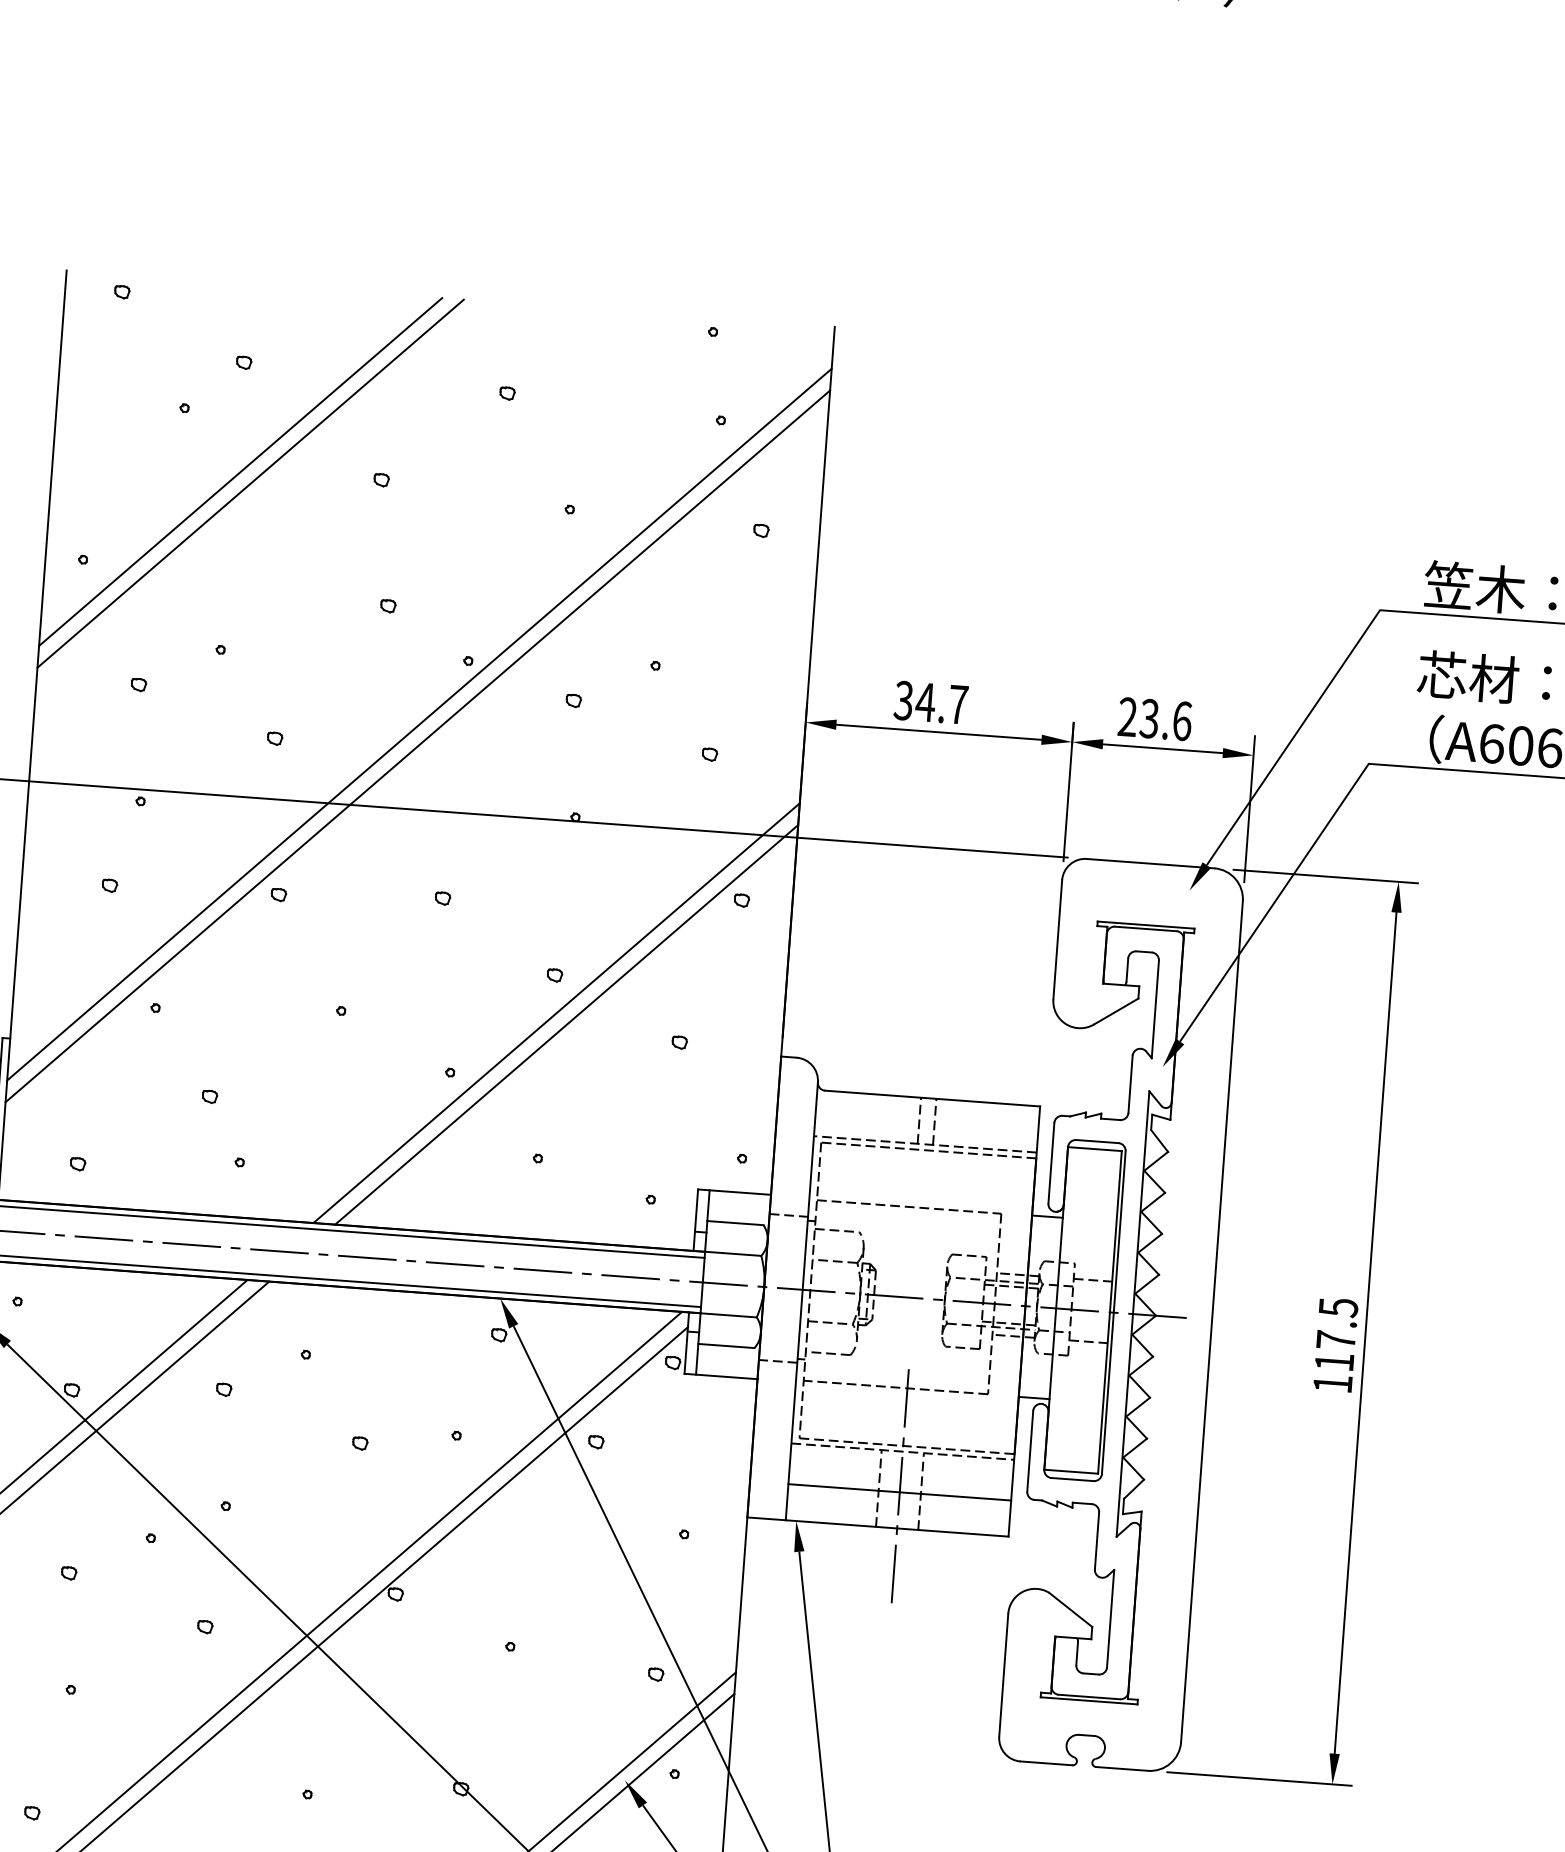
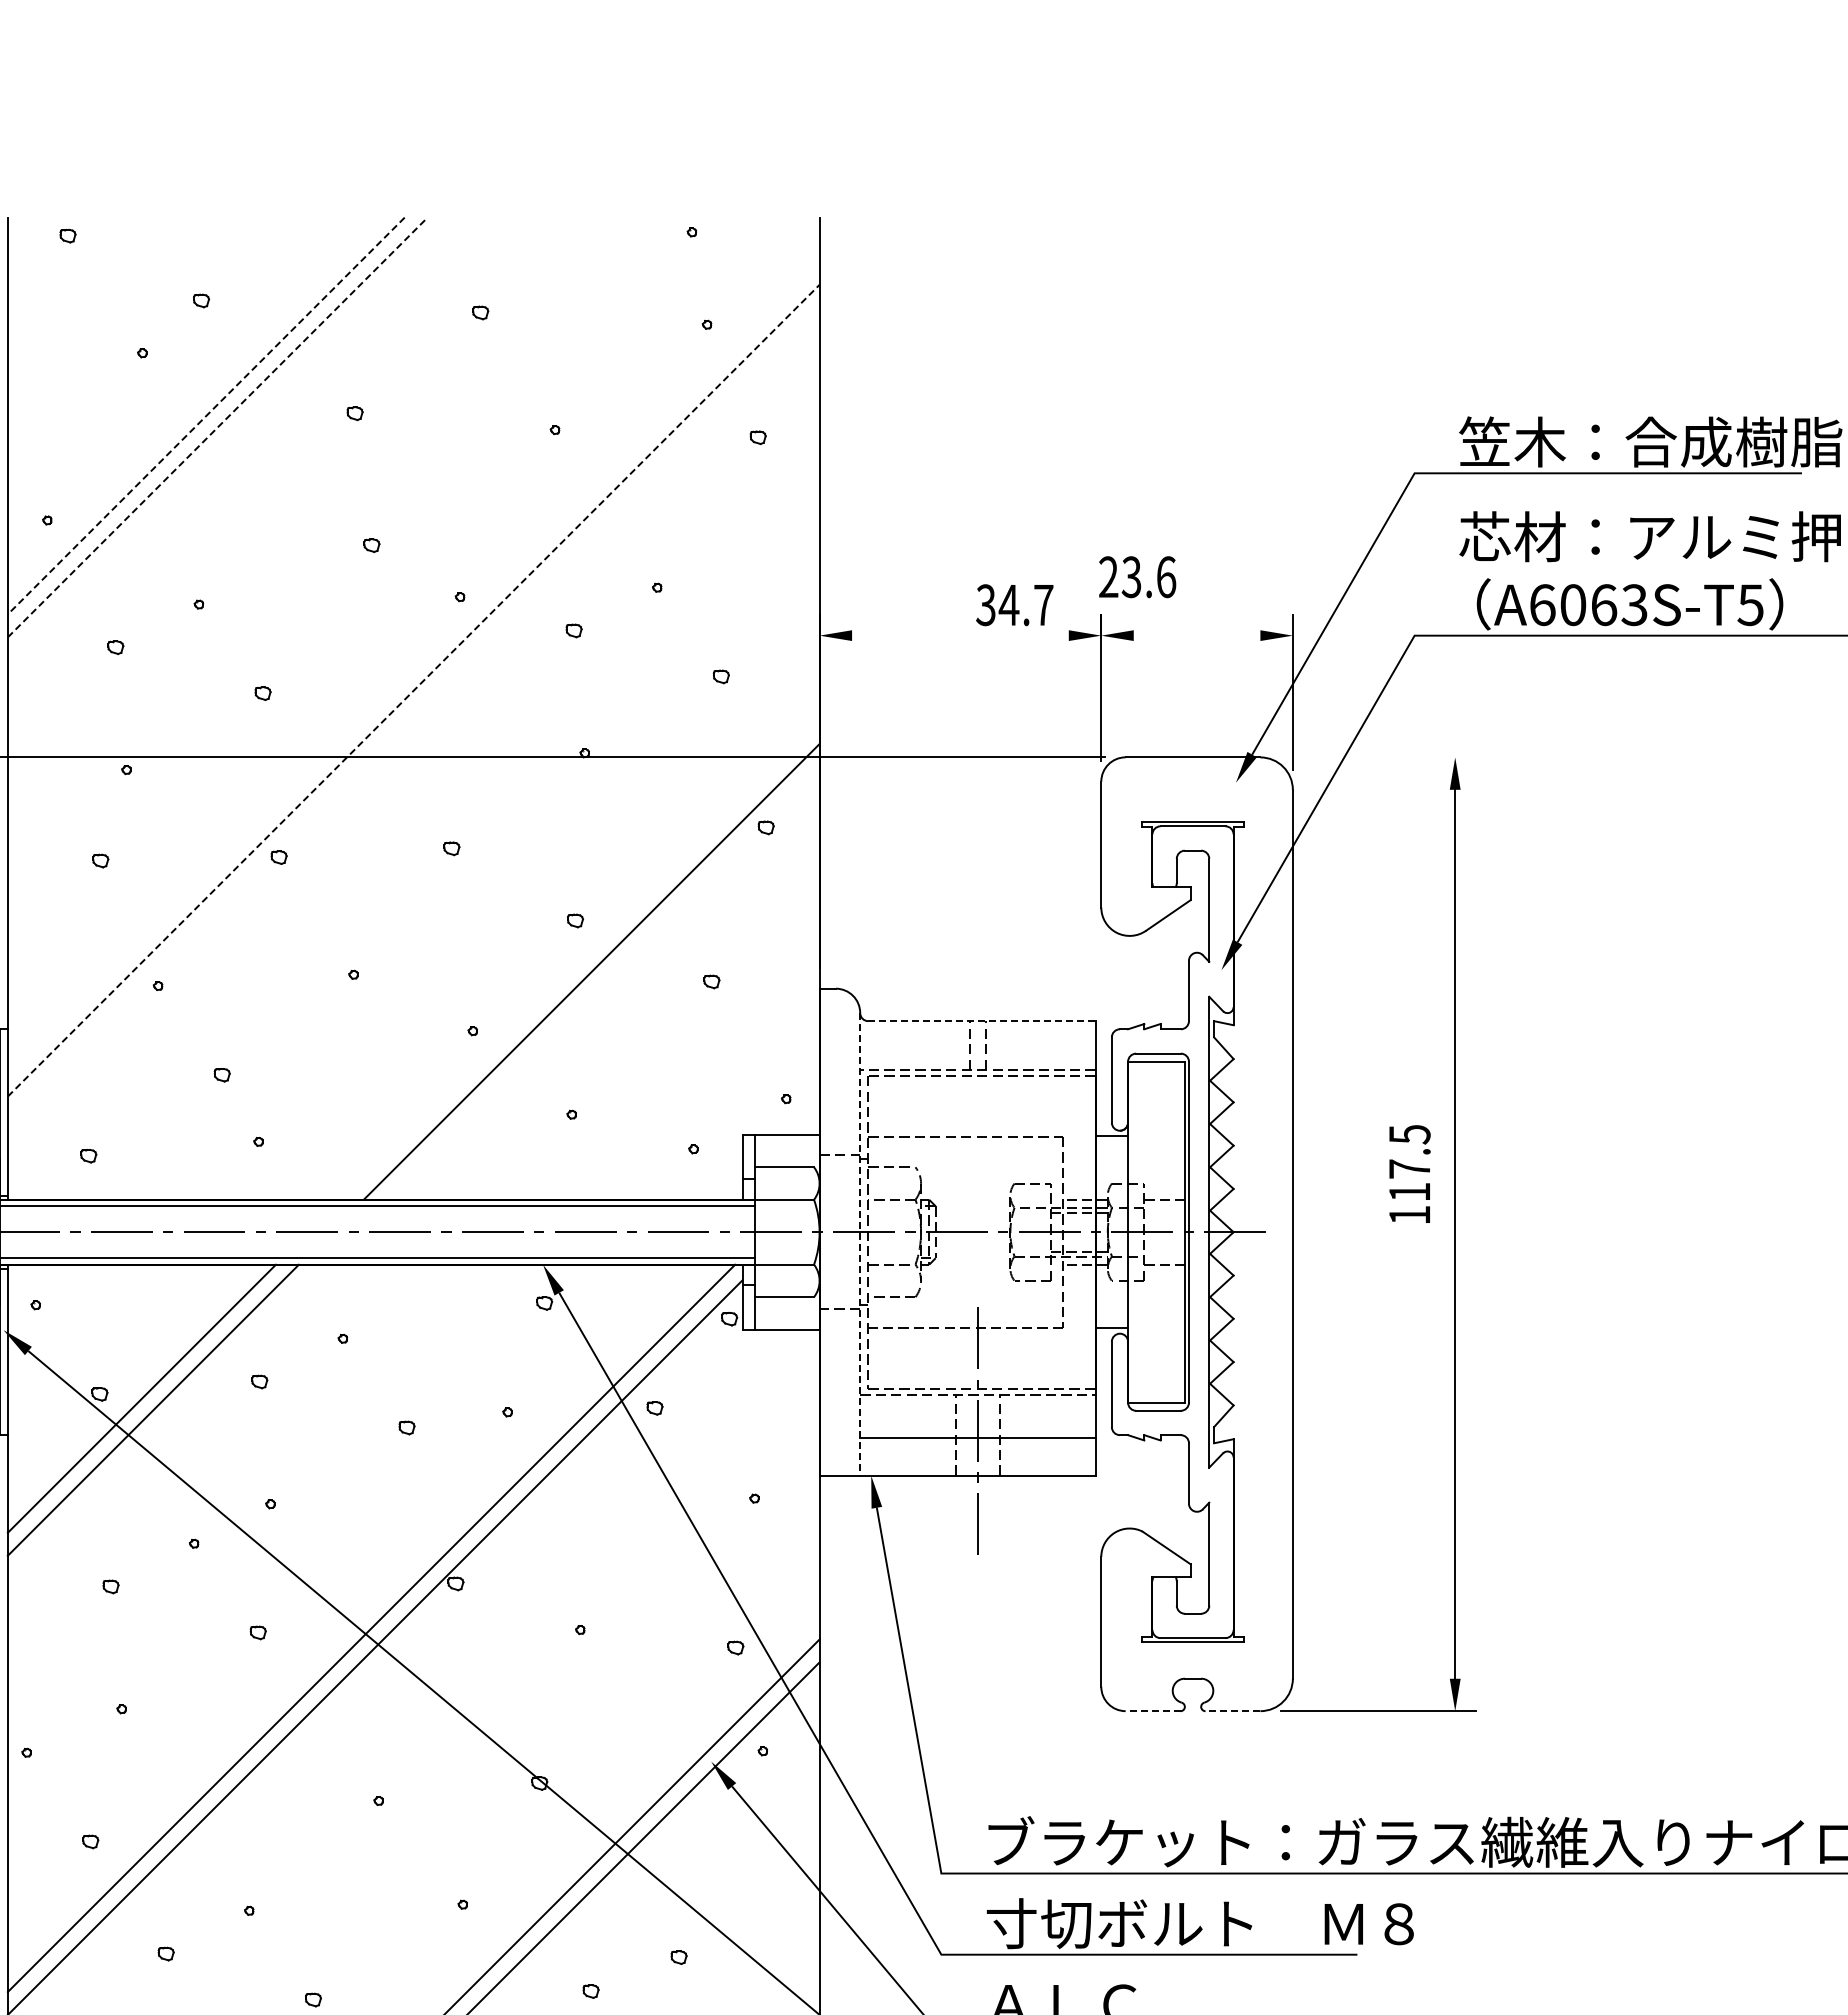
line: (240, 472) -> (206, 416), solid -> dashed
line: (250, 483) -> (217, 427), solid -> dashed
text: (930, 702) -> (1014, 605), moved
text: (1155, 719) -> (1137, 577), moved
line: (419, 724) -> (413, 667), removed
line: (939, 732) -> (960, 635), removed
line: (417, 746) -> (413, 690), solid -> dashed
line: (1162, 748) -> (1196, 635), removed
line: (1325, 876) -> (1377, 757), removed
line: (555, 1013) -> (579, 960), removed
line: (932, 1098) -> (981, 1021), solid -> dashed
line: (802, 1301) -> (860, 1244), solid -> dashed
text: (1335, 1344) -> (1409, 1173), moved
line: (1045, 1763) -> (1152, 1711), solid -> dashed
line: (1121, 1769) -> (1232, 1711), solid -> dashed

